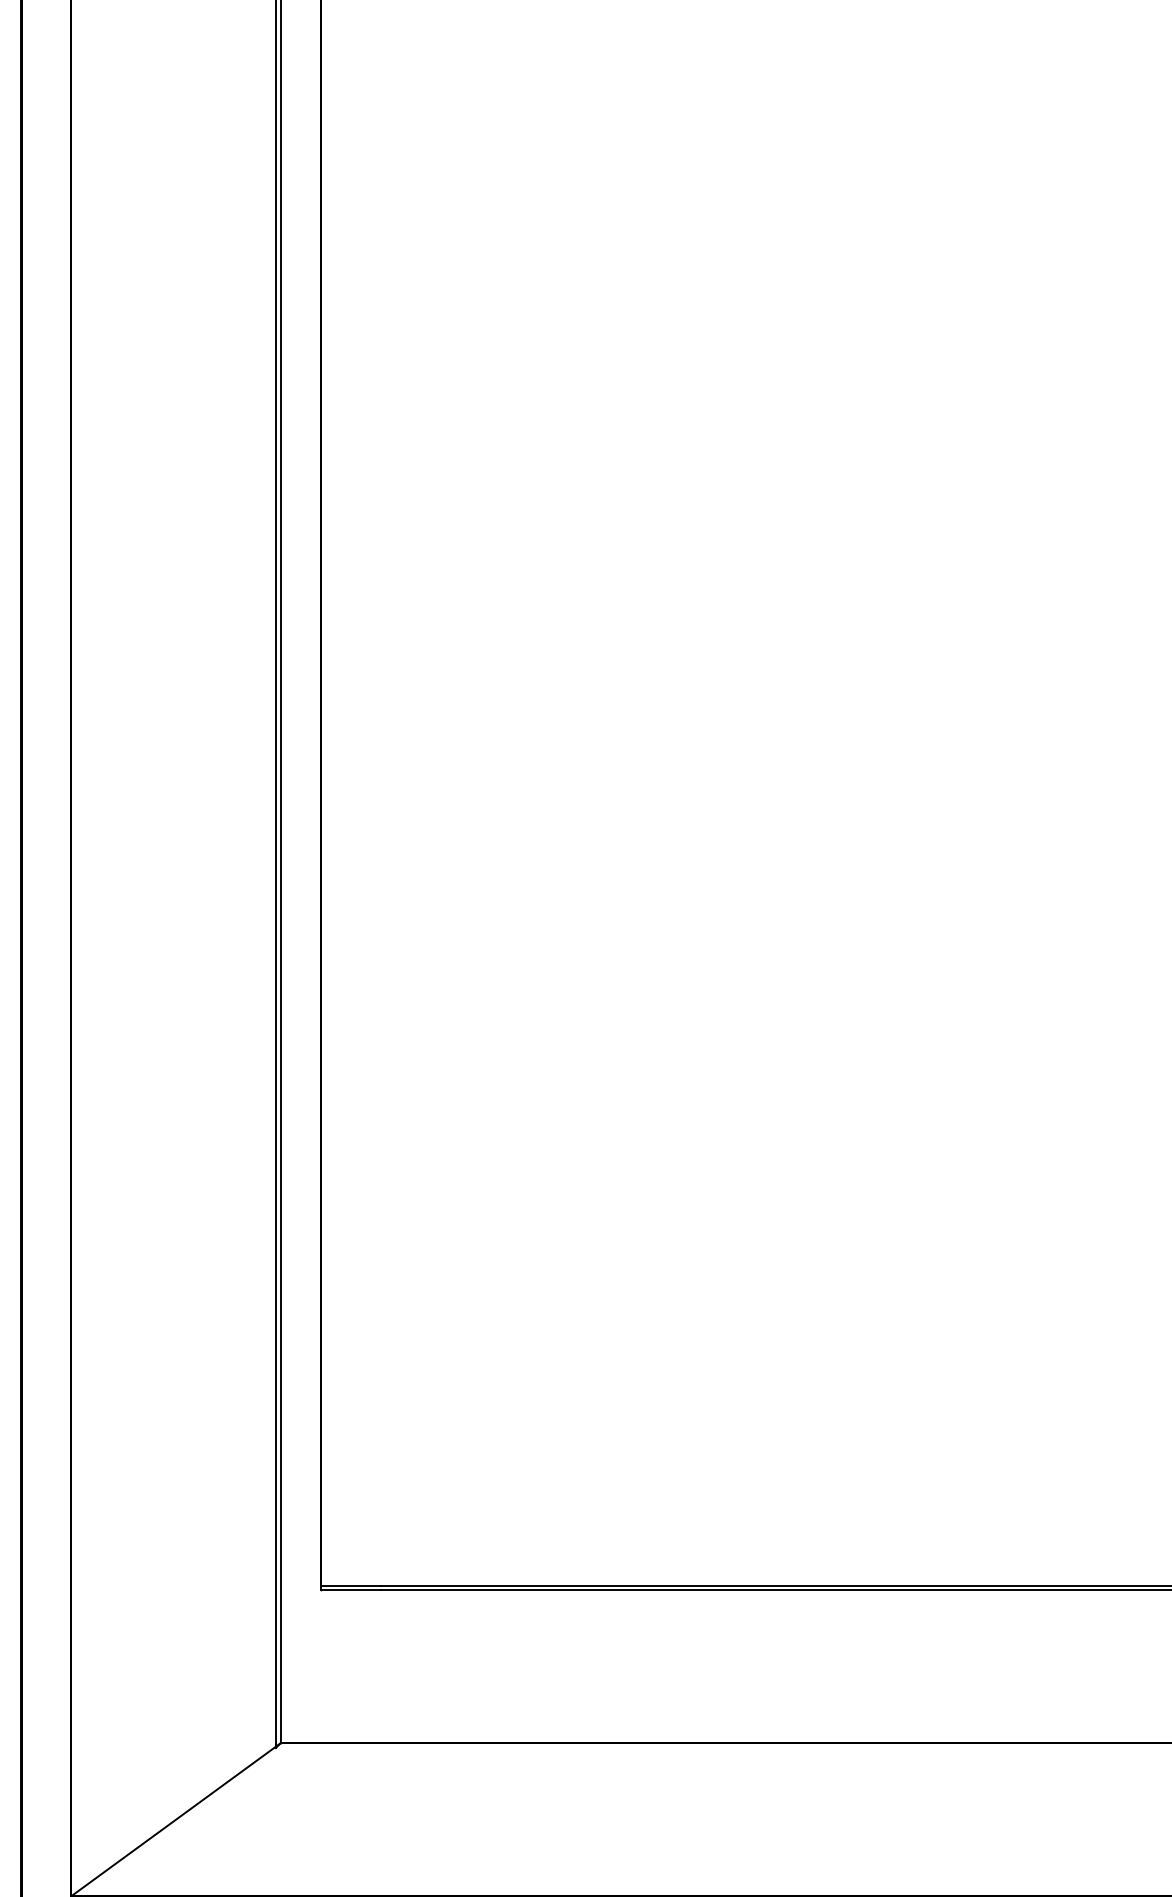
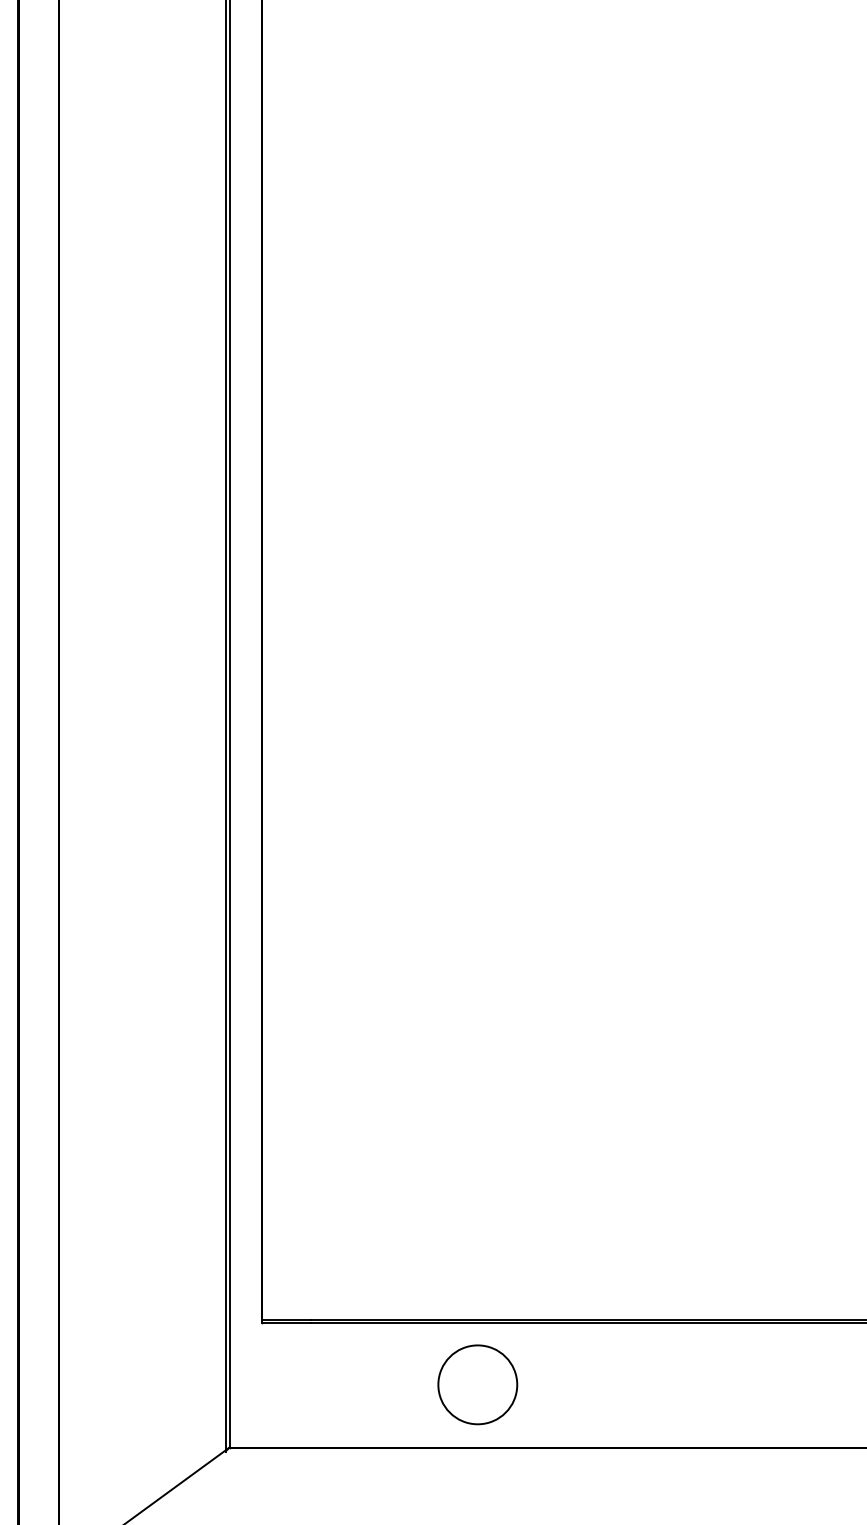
circle: (585, 1665) -> (477, 1384), added

